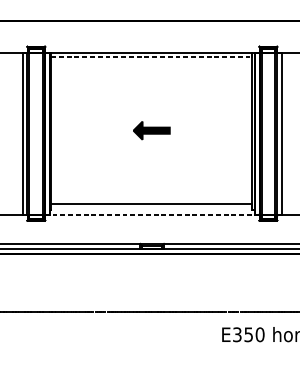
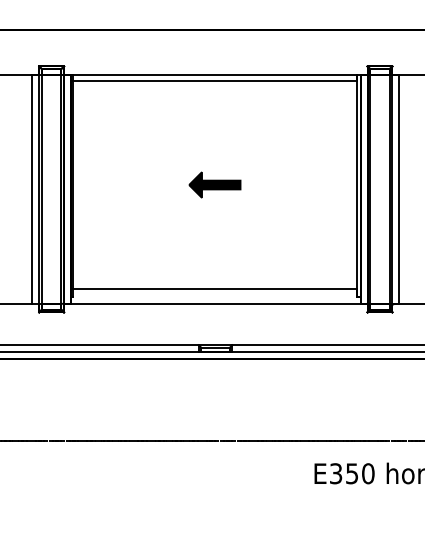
line: (152, 57) -> (215, 81), dashed -> solid
line: (152, 214) -> (215, 303), dashed -> solid

